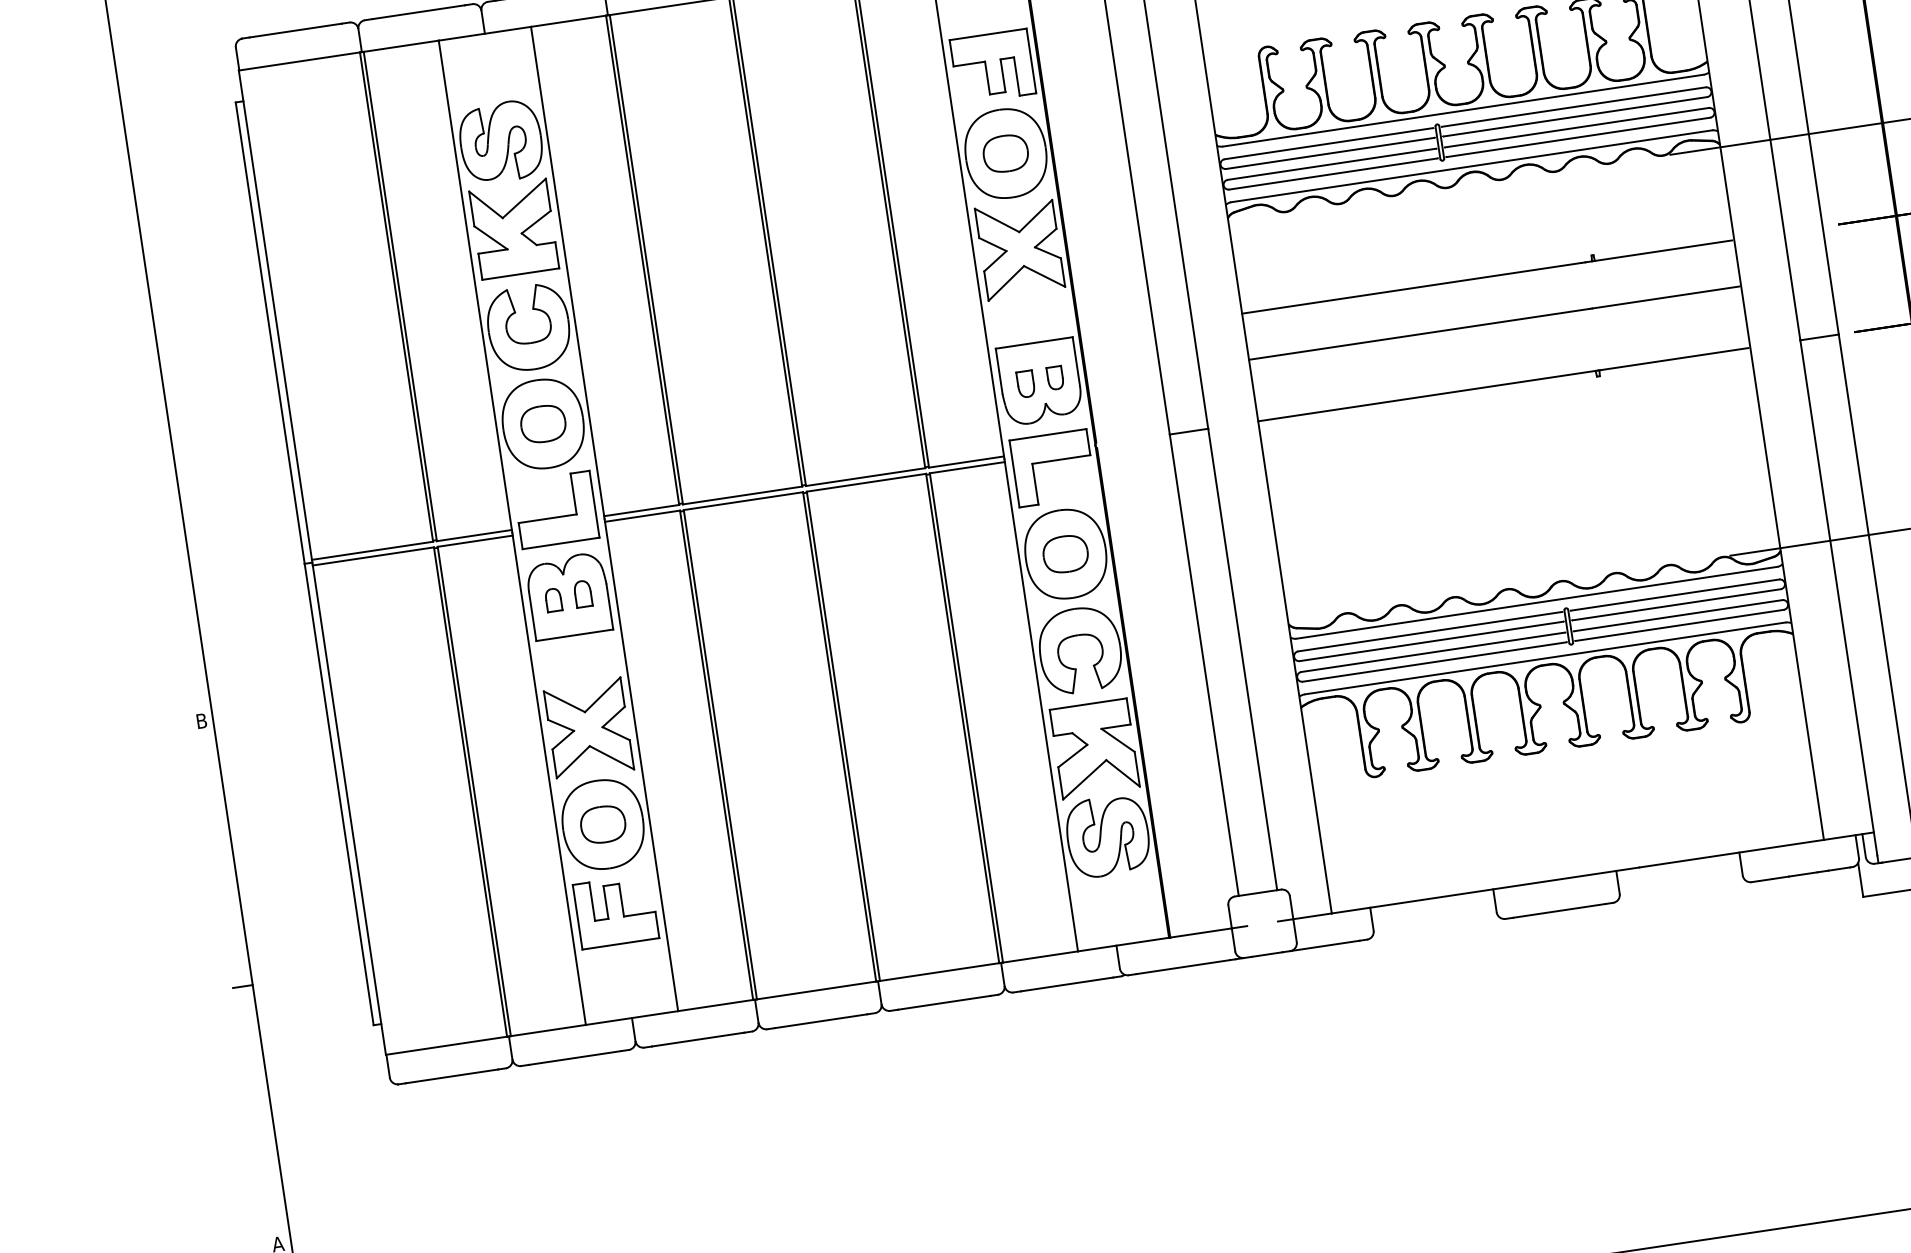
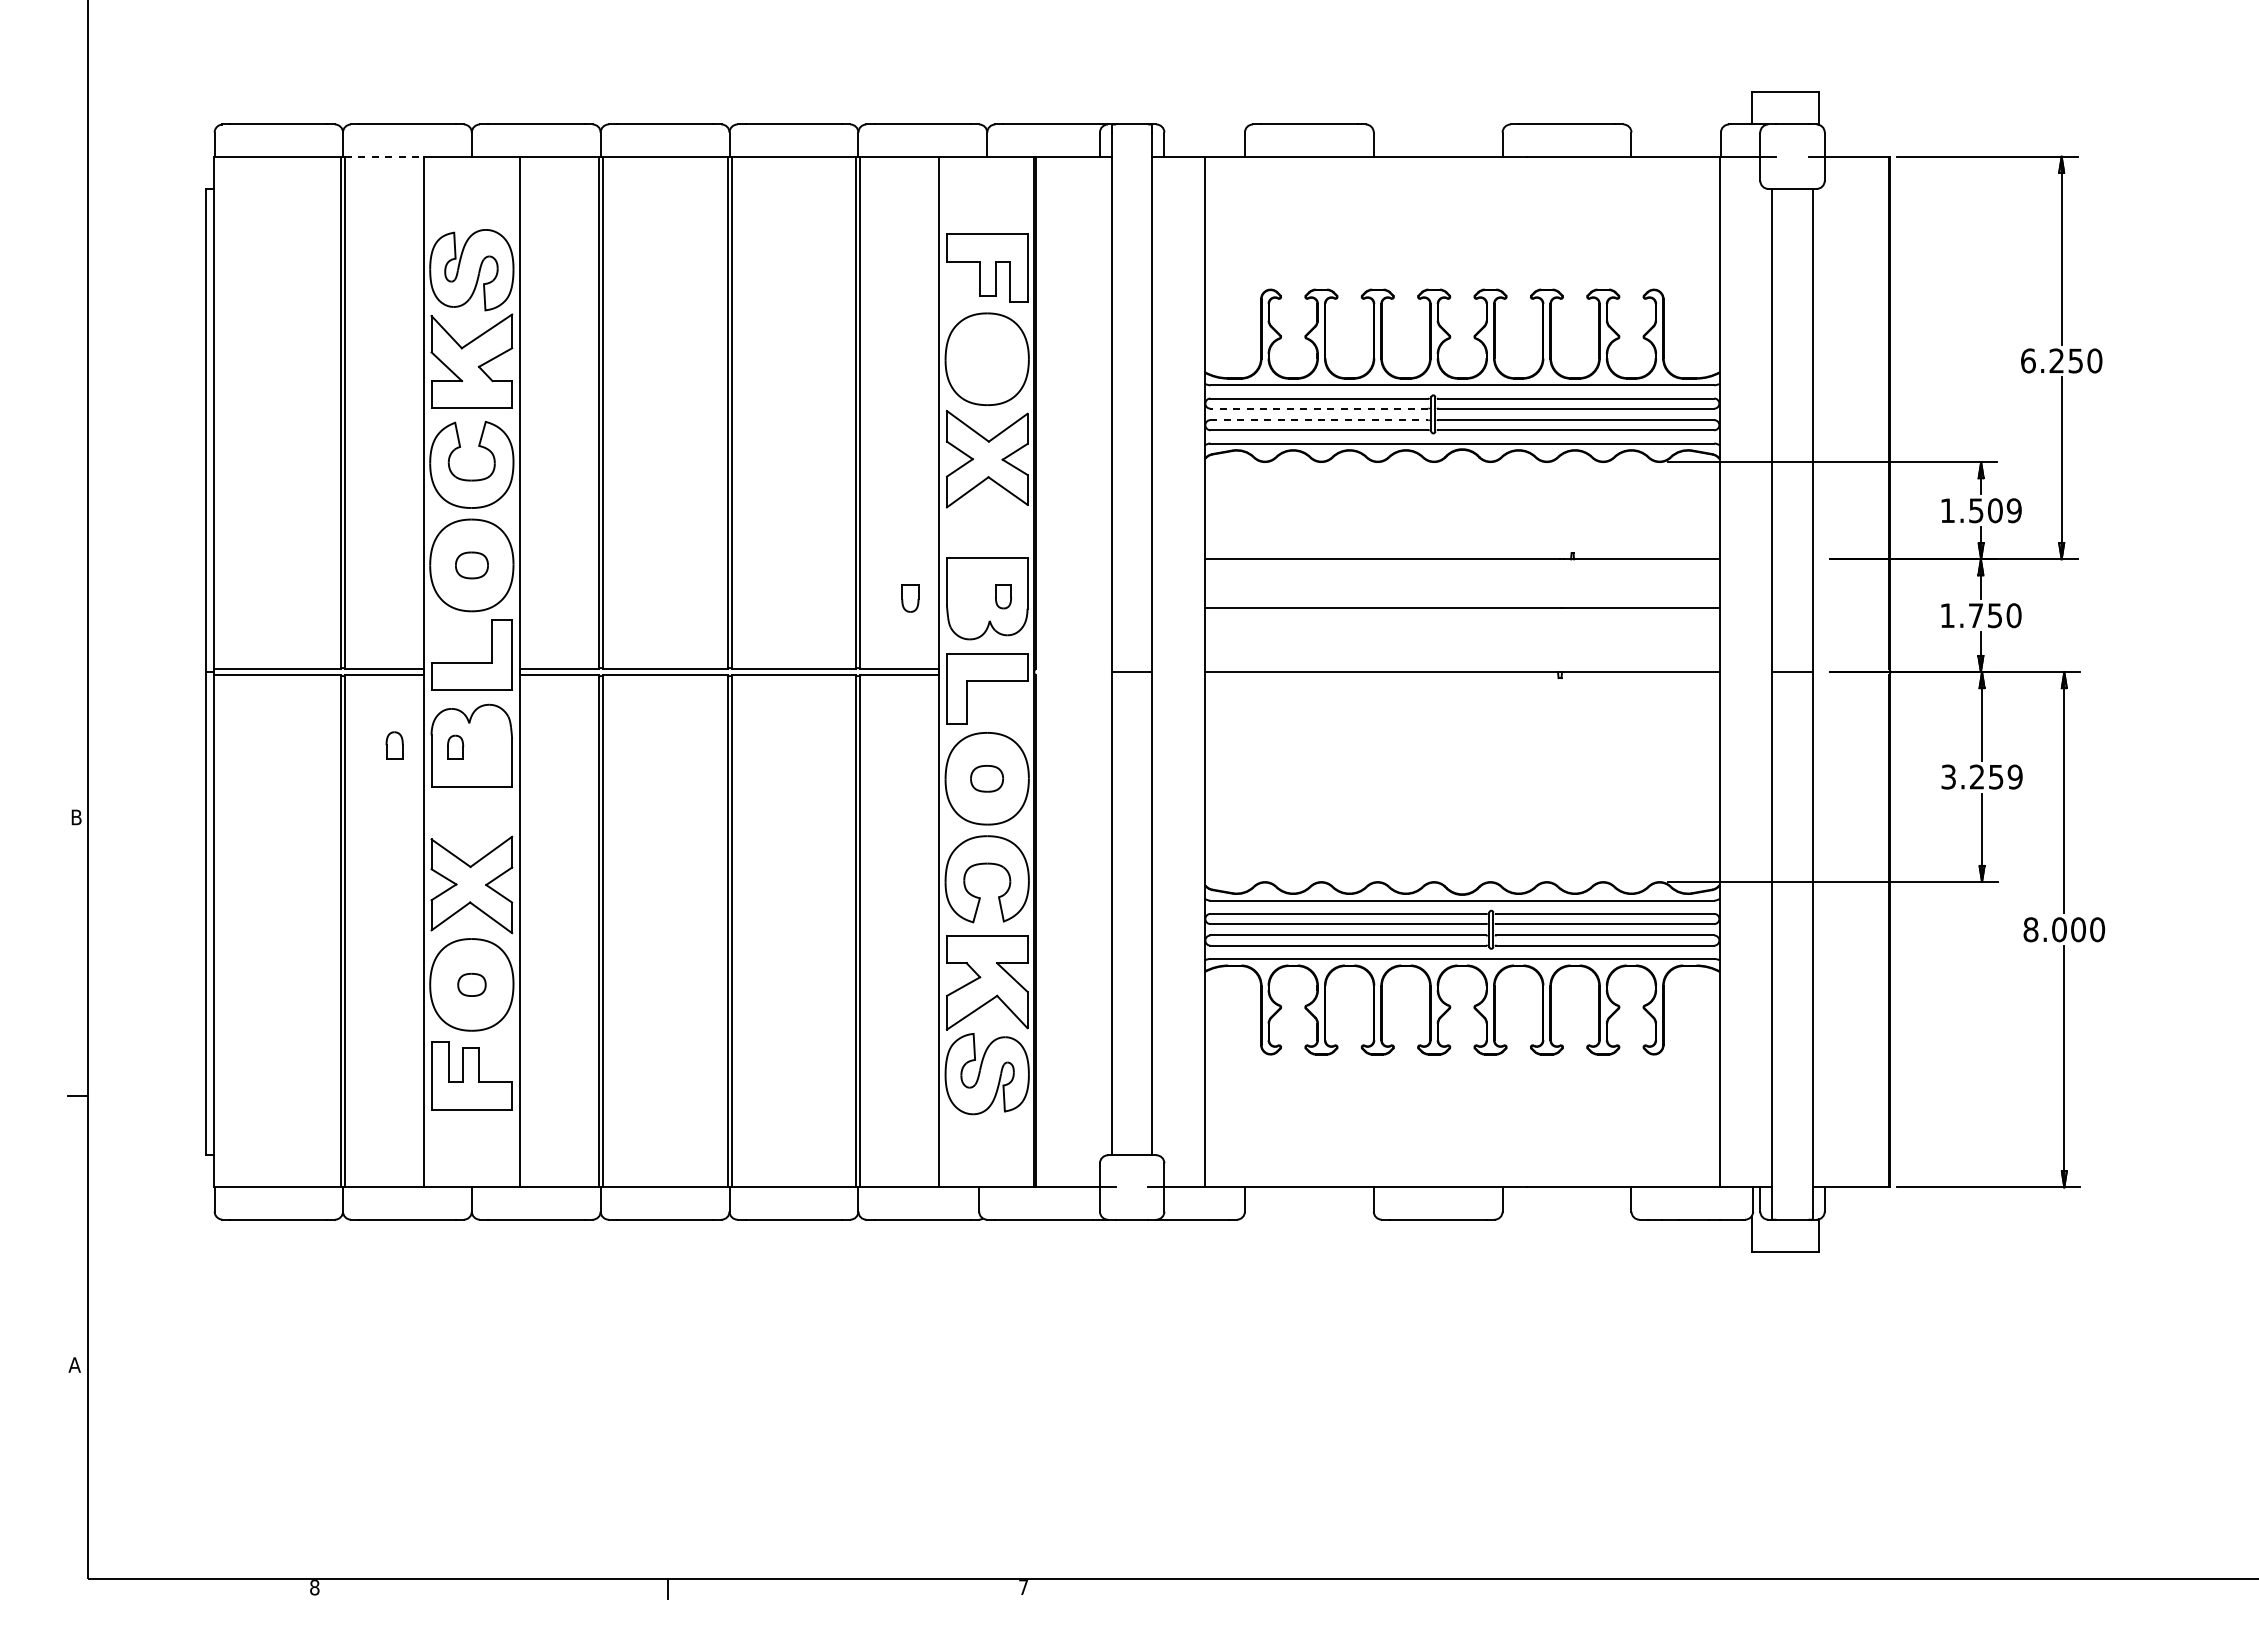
line: (401, 46) -> (384, 156), solid -> dashed
part: (1005, 153) -> (986, 358), removed
line: (1330, 153) -> (1319, 408), solid -> dashed
line: (1331, 164) -> (1319, 420), solid -> dashed
part: (1026, 384) -> (910, 598), moved
part: (542, 424) -> (471, 565), size x0.7
part: (1065, 554) -> (986, 778), size x0.7
part: (582, 593) -> (394, 745), moved
part: (602, 824) -> (471, 984), size x0.6

